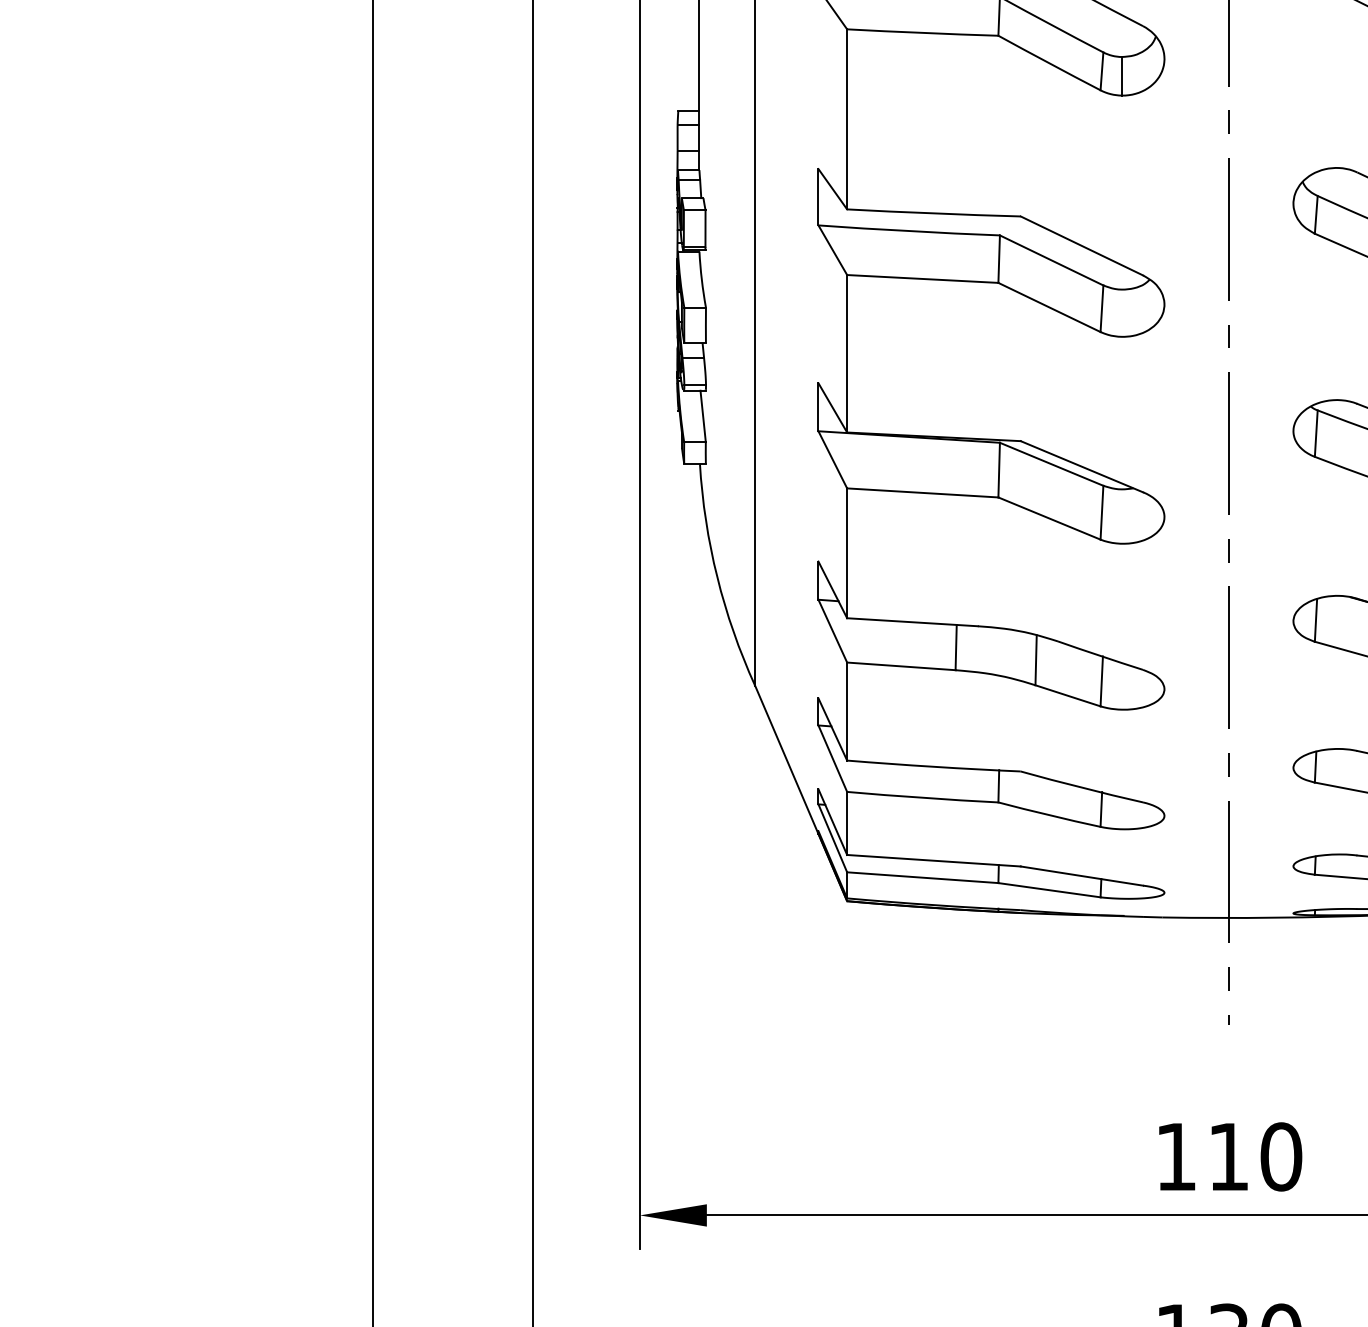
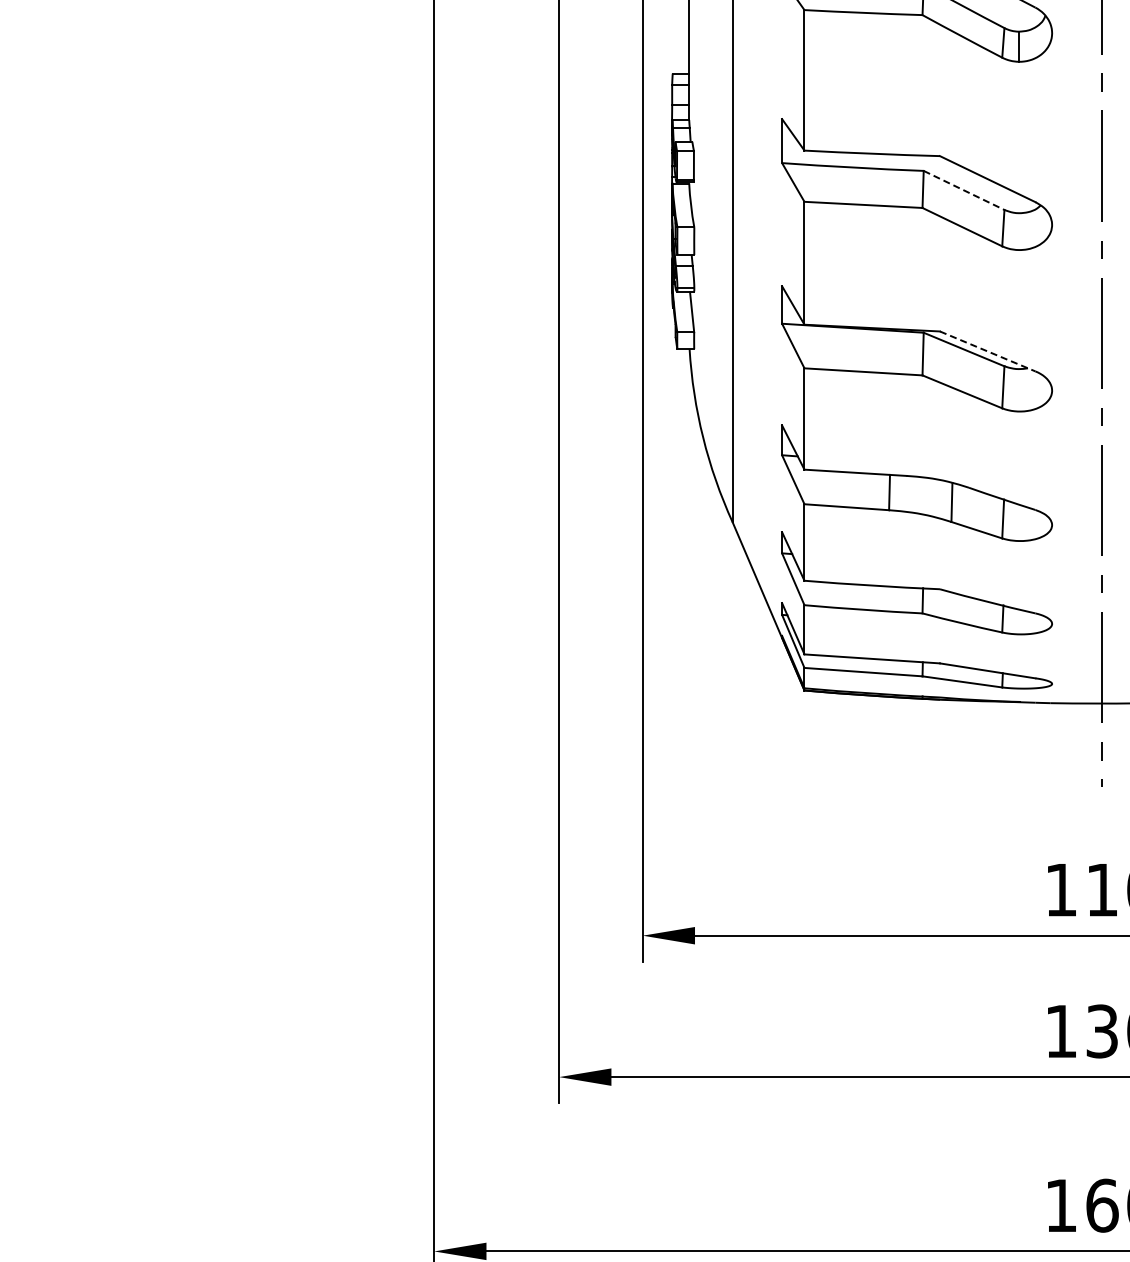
line: (1052, 260) -> (964, 190), solid -> dashed
line: (1081, 466) -> (987, 351), solid -> dashed

